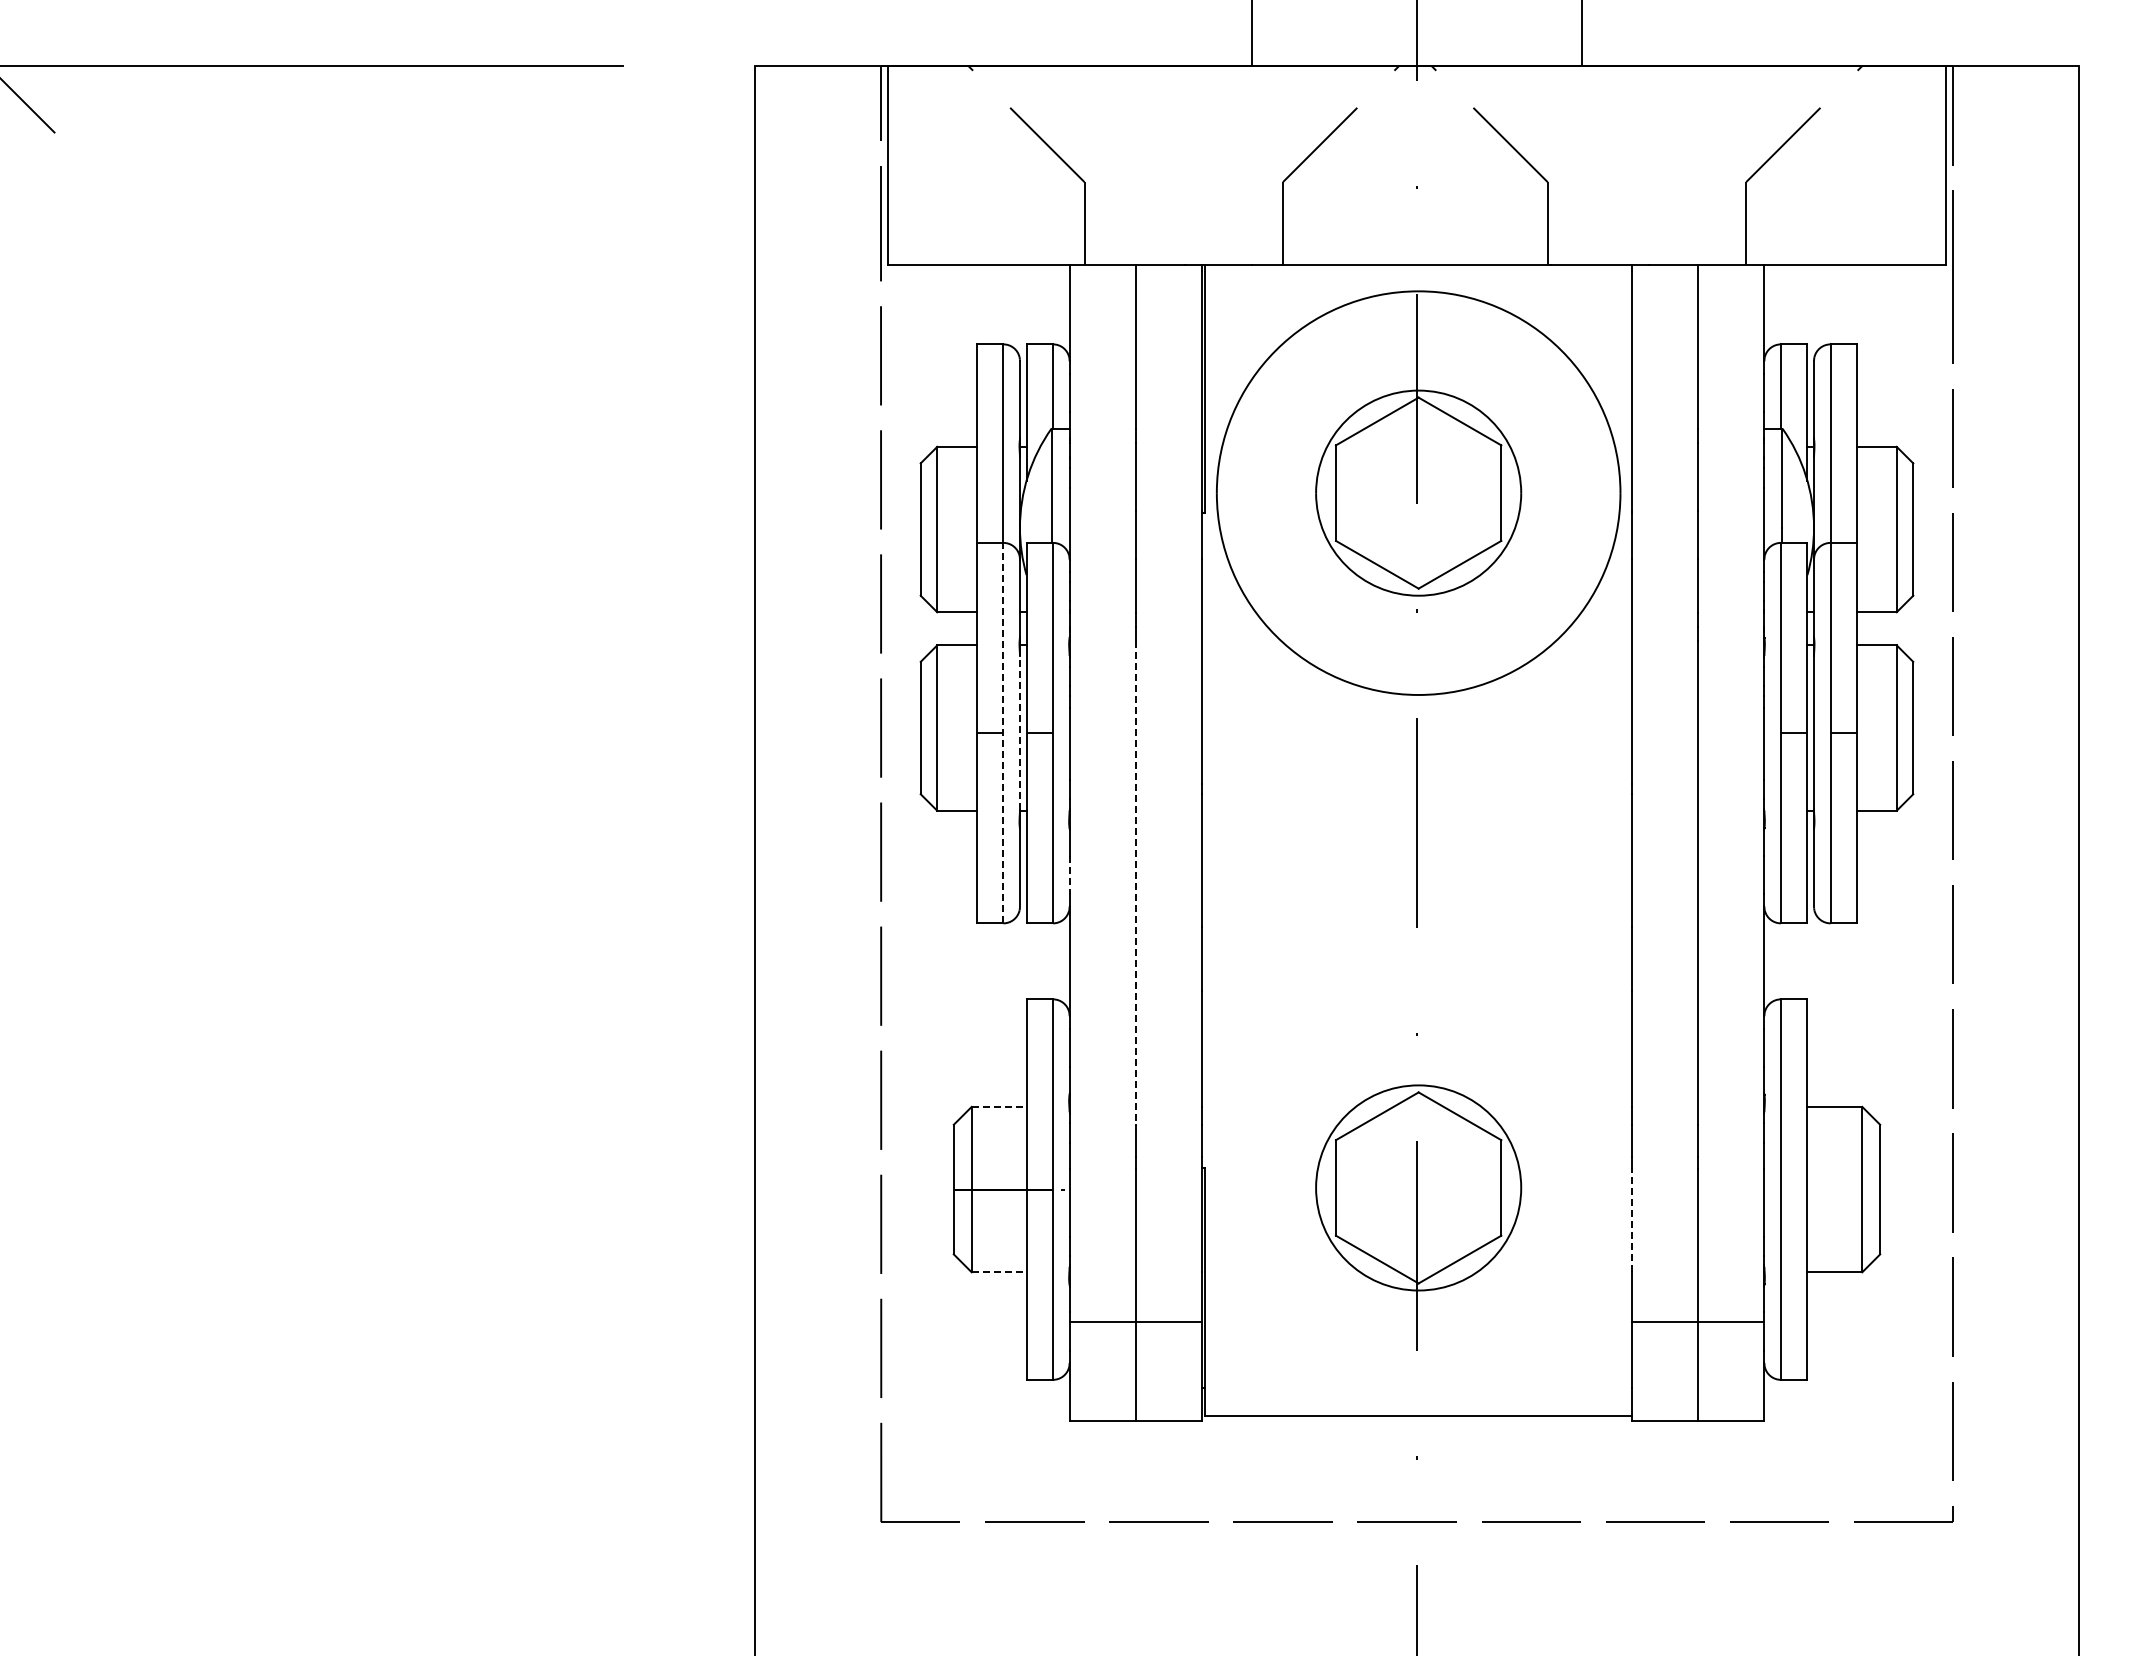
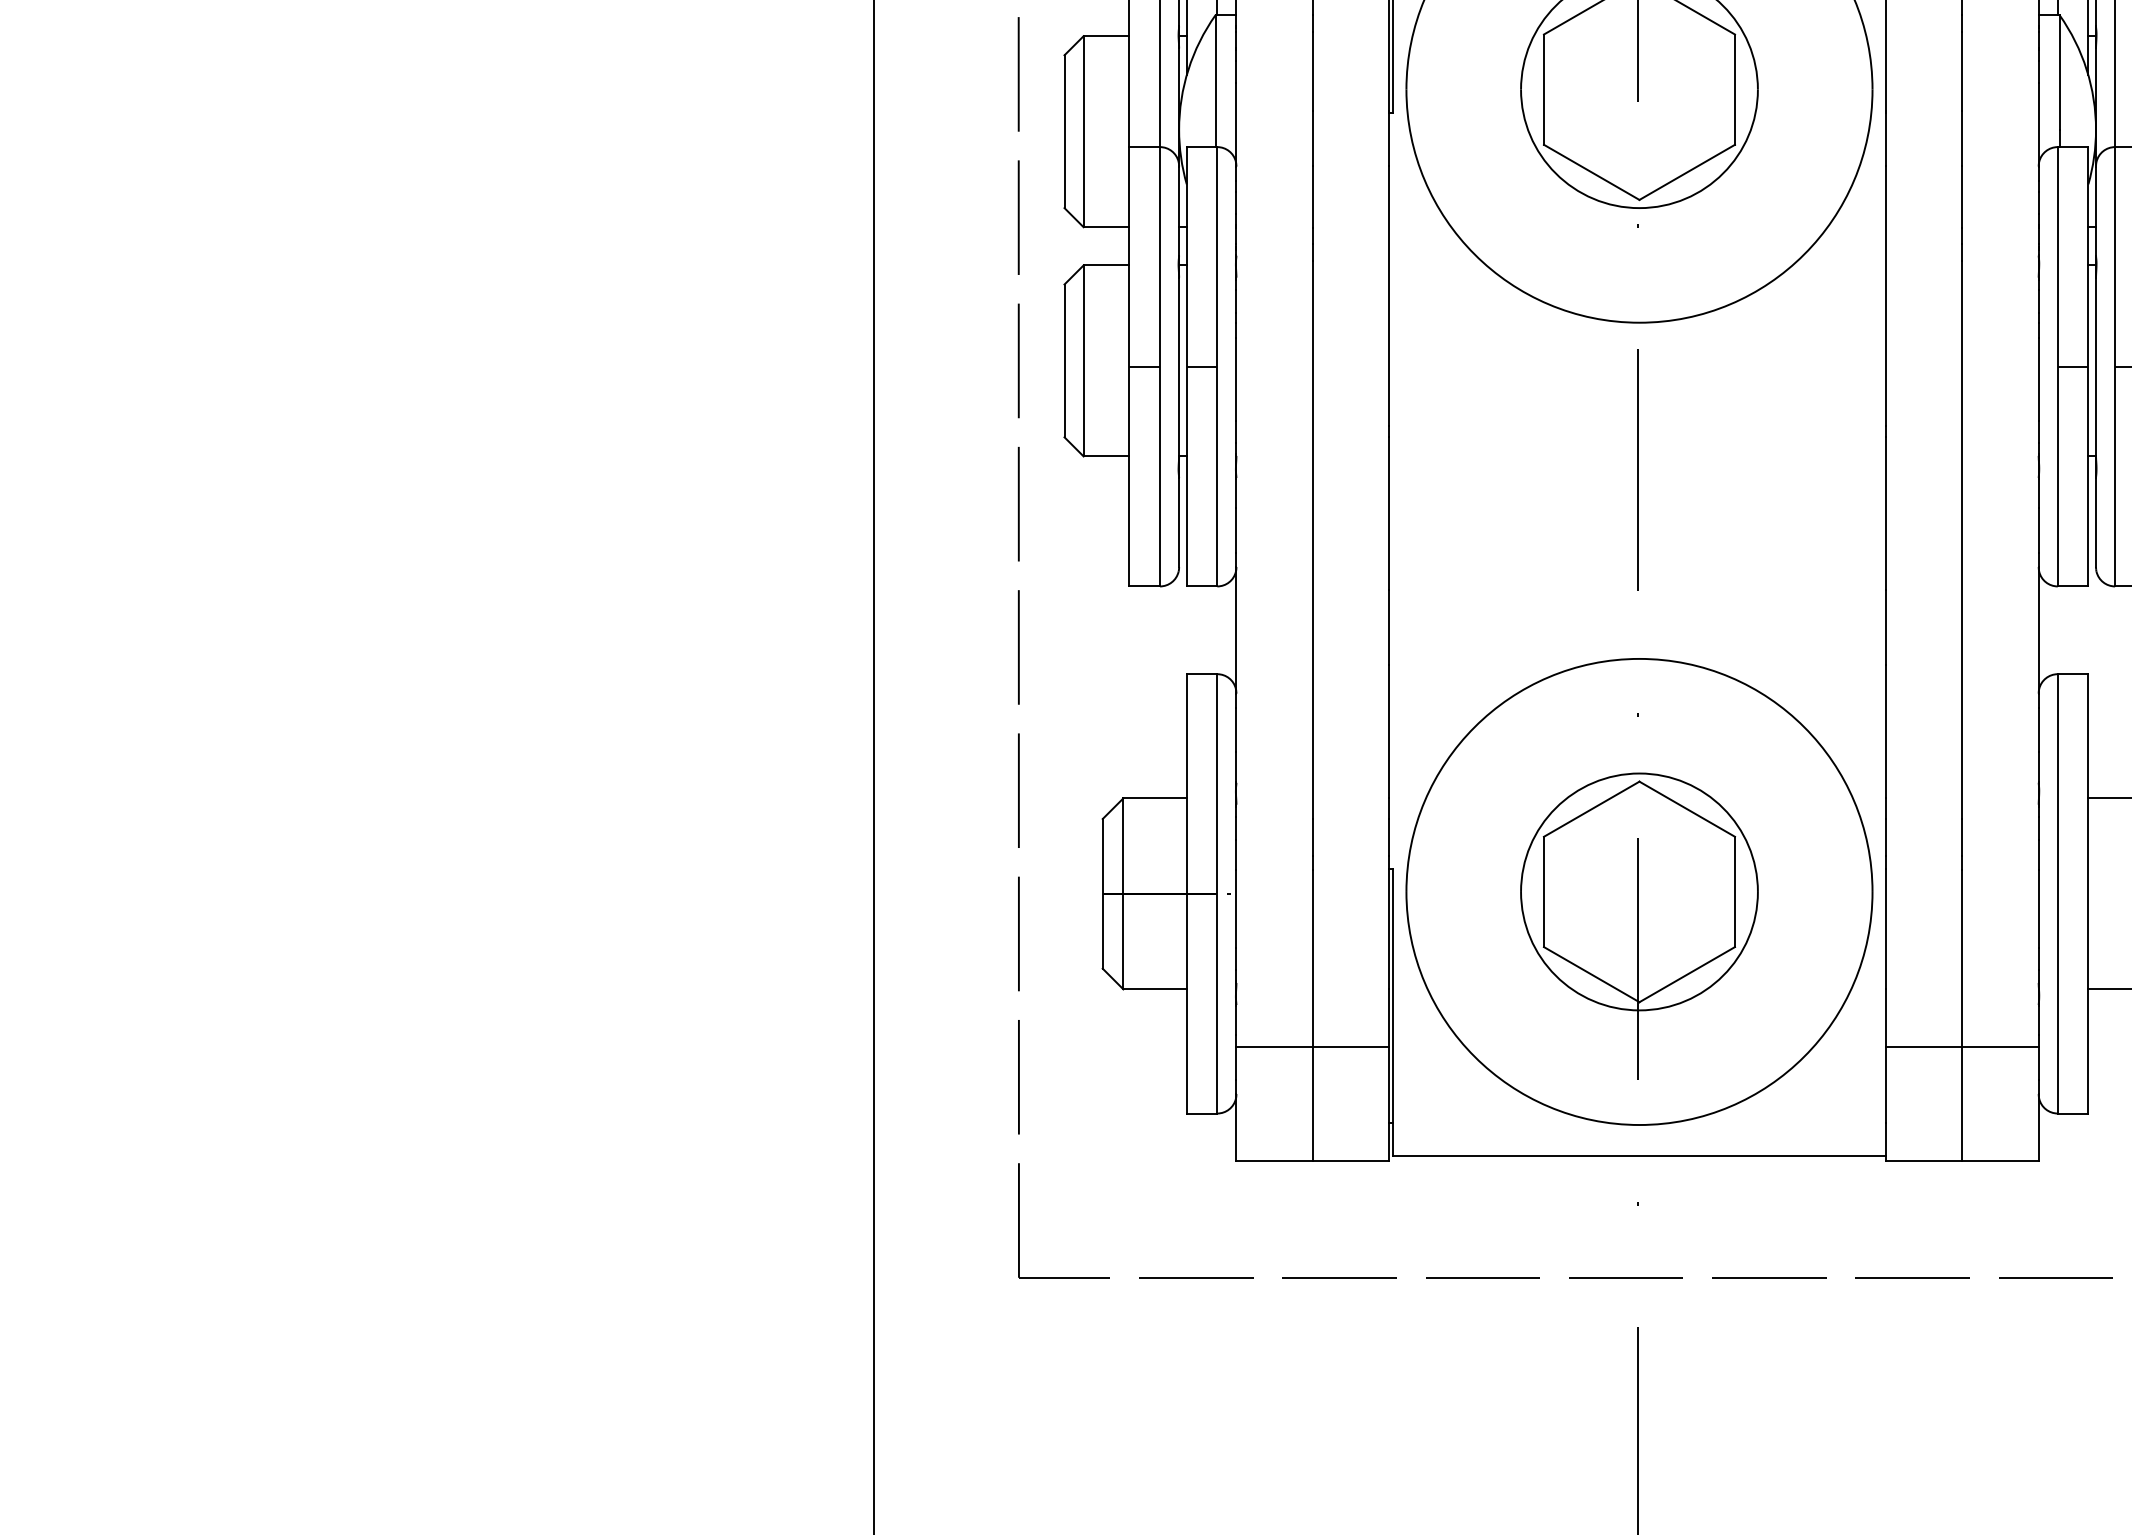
line: (1003, 732) -> (1160, 366), dashed -> solid
line: (1019, 732) -> (1178, 366), dashed -> solid
line: (1069, 875) -> (1236, 531), dashed -> solid
line: (1135, 883) -> (1312, 540), dashed -> solid
line: (999, 1106) -> (1155, 797), dashed -> solid
part: (1418, 1187) -> (1639, 891), added
line: (1632, 1219) -> (1886, 928), dashed -> solid
line: (999, 1272) -> (1155, 989), dashed -> solid

